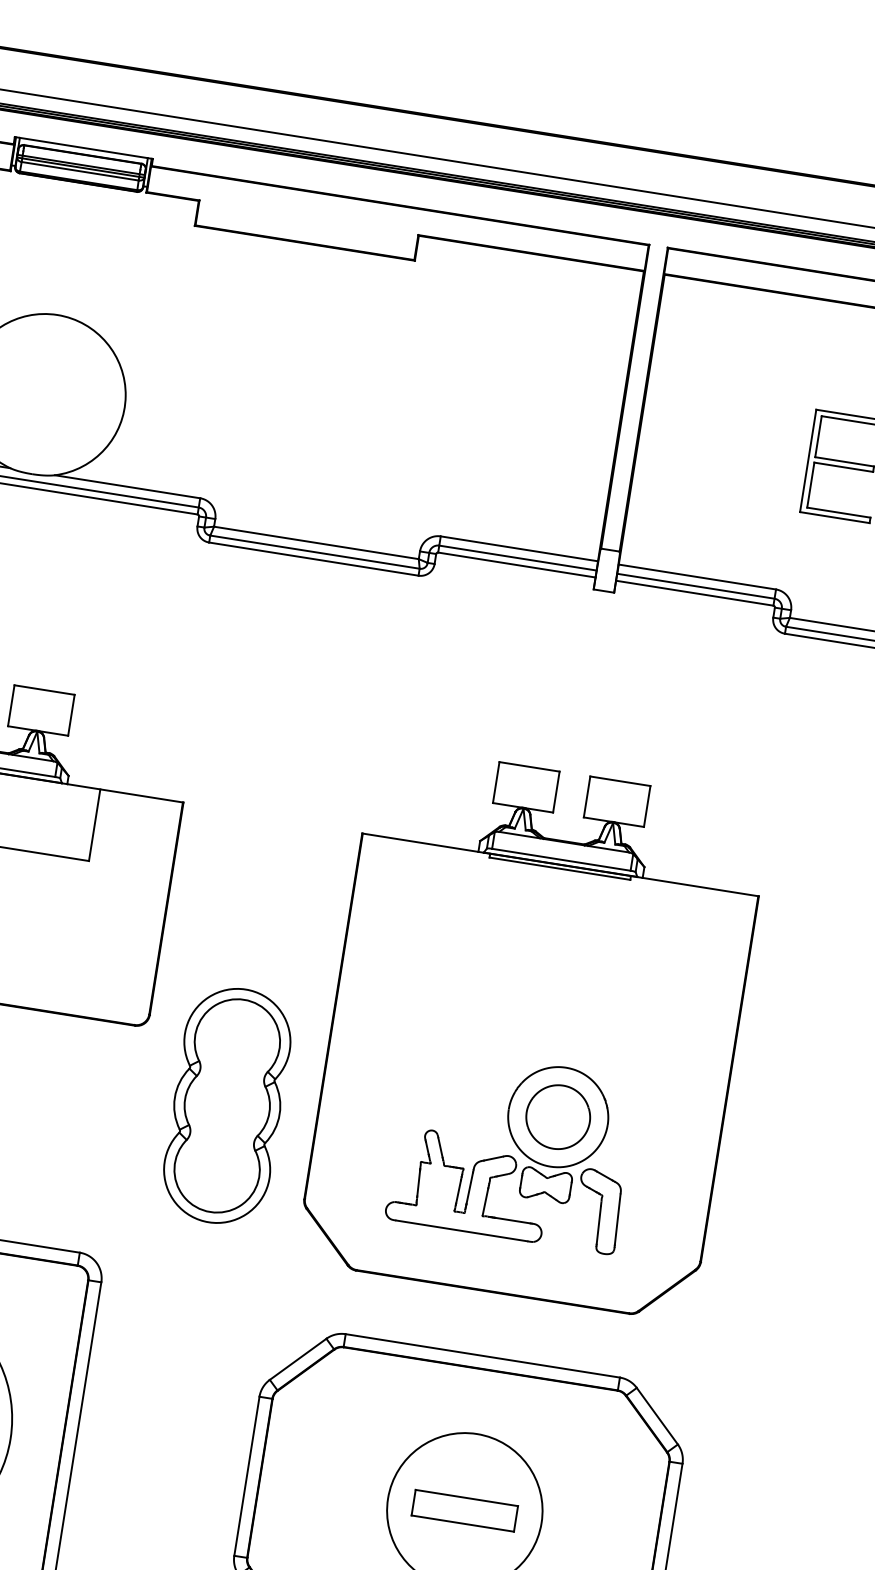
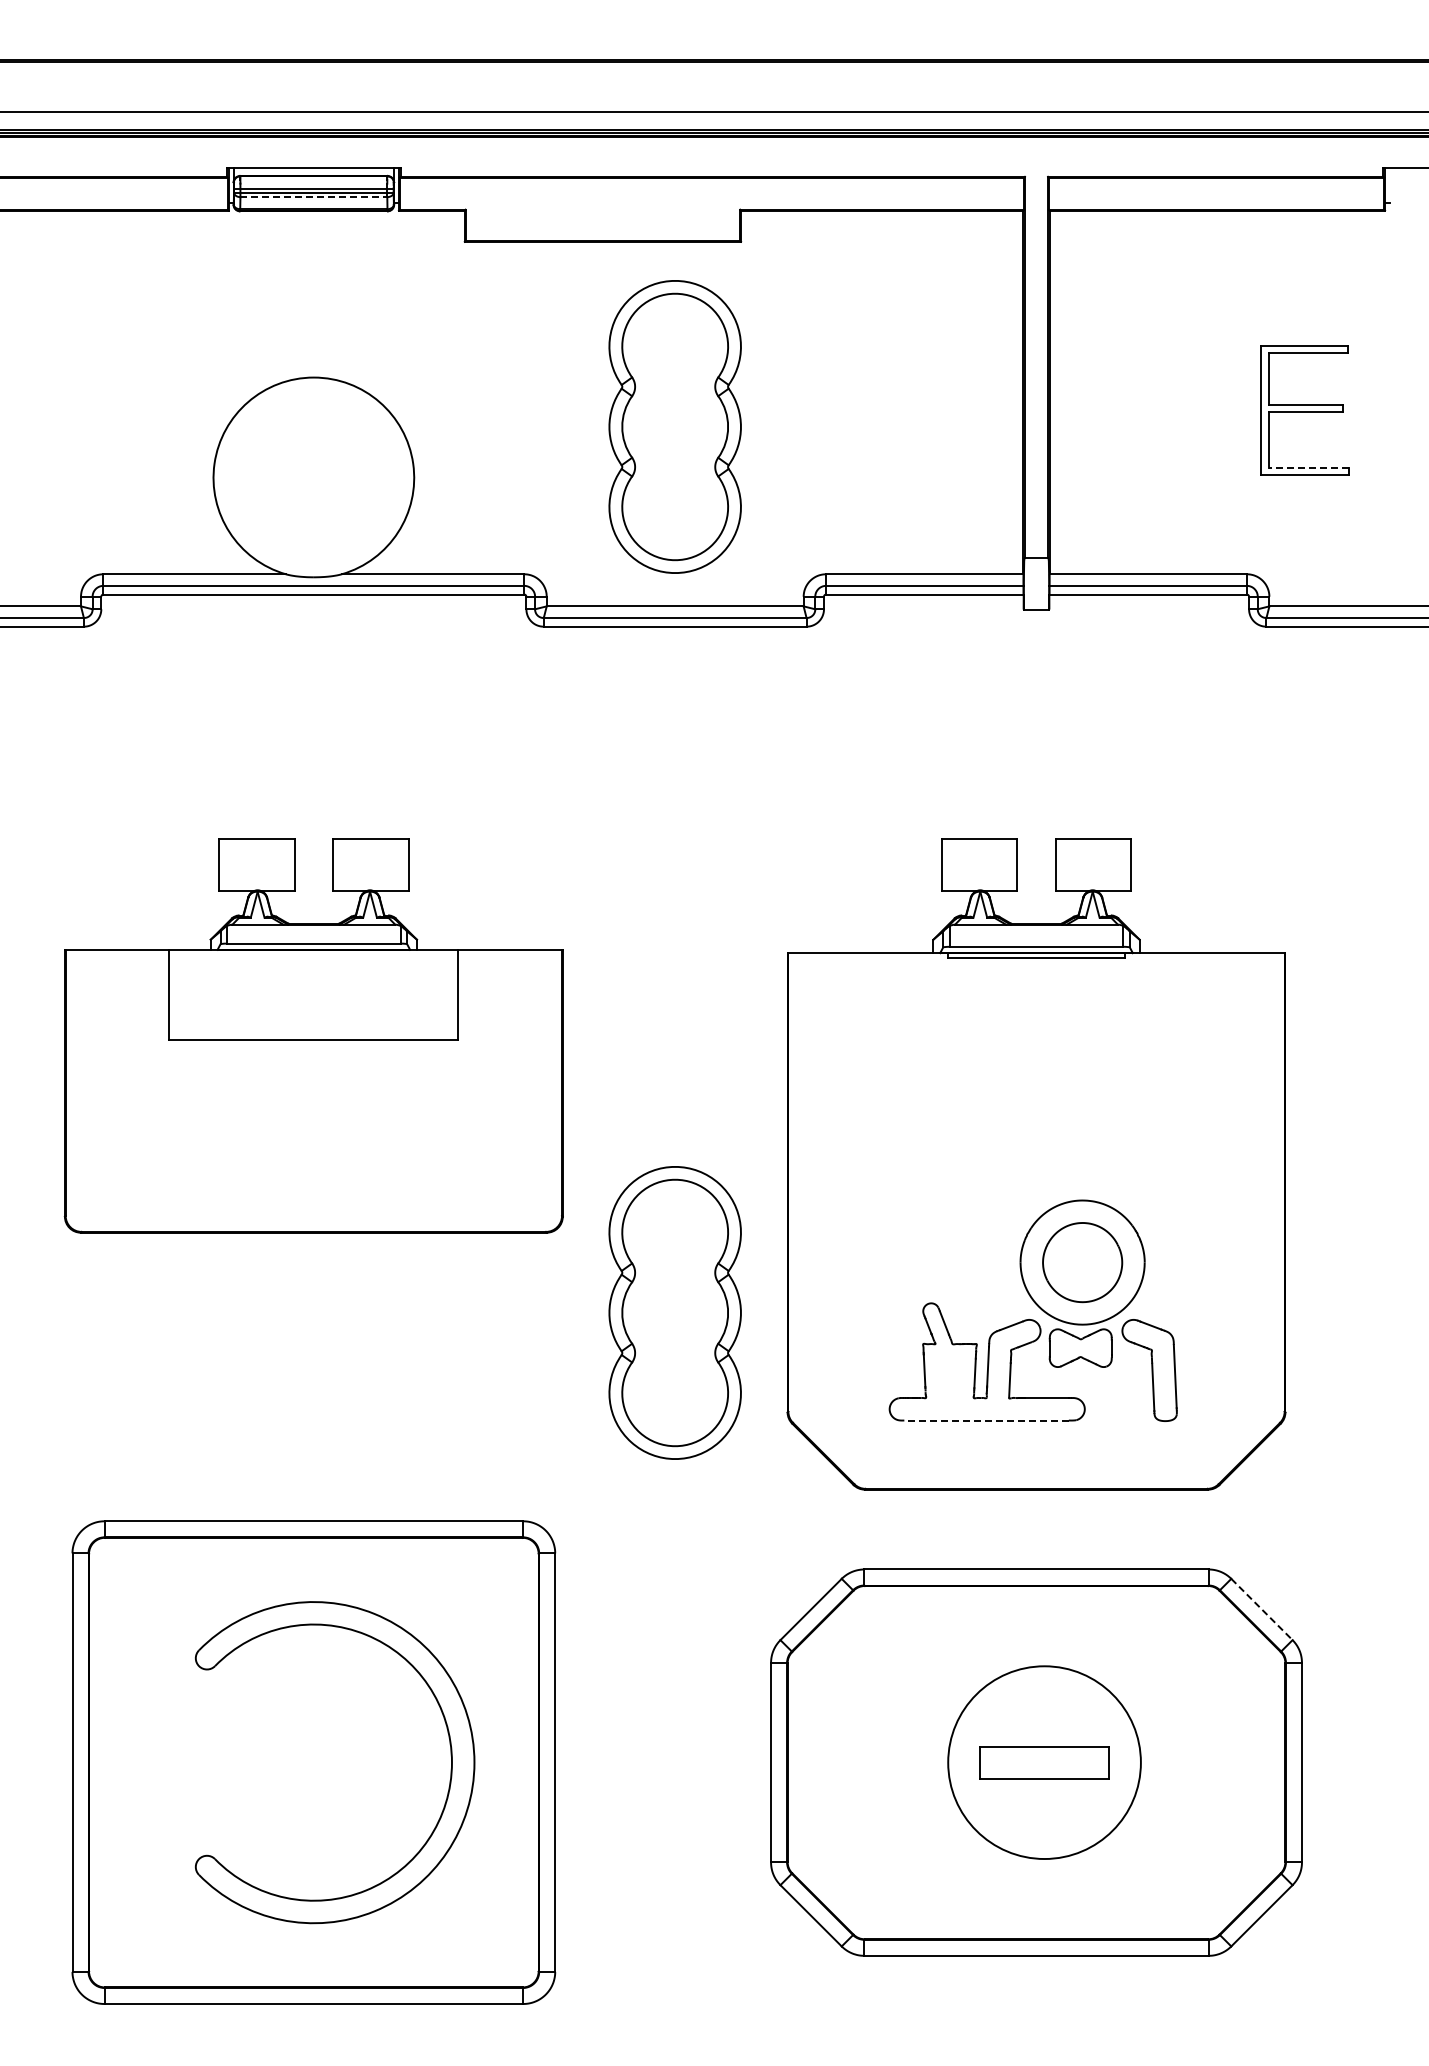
line: (80, 171) -> (314, 197), solid -> dashed
part: (338, 399) -> (674, 426), added
line: (838, 512) -> (1308, 468), solid -> dashed
line: (461, 1230) -> (986, 1420), solid -> dashed
line: (657, 1416) -> (1262, 1609), solid -> dashed

